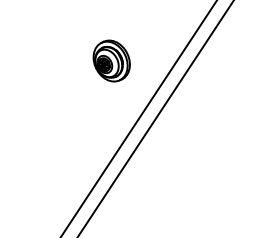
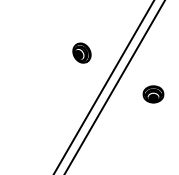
part: (111, 59) -> (81, 52), size x0.71
part: (215, 129) -> (153, 94), added

